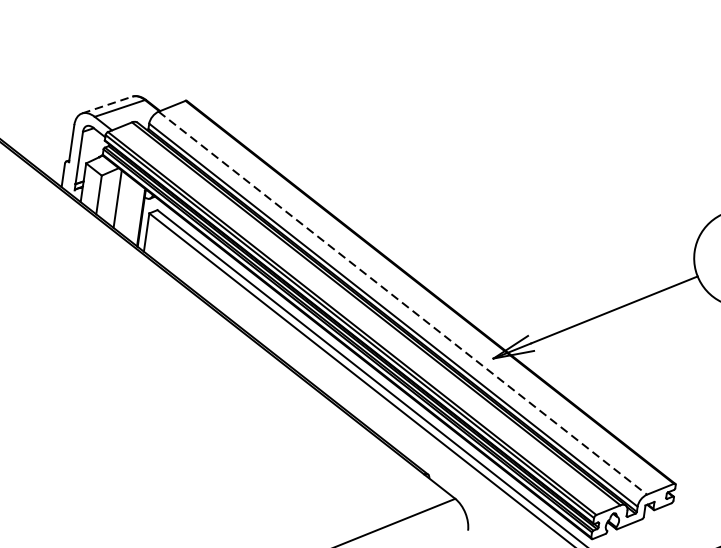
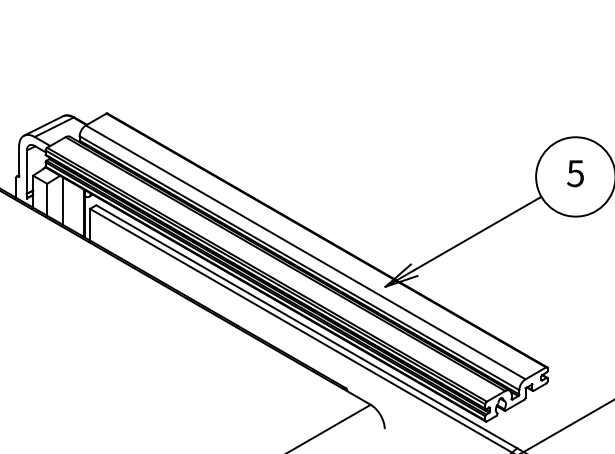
line: (107, 105) -> (43, 126), dashed -> solid
line: (402, 303) -> (305, 252), dashed -> solid

